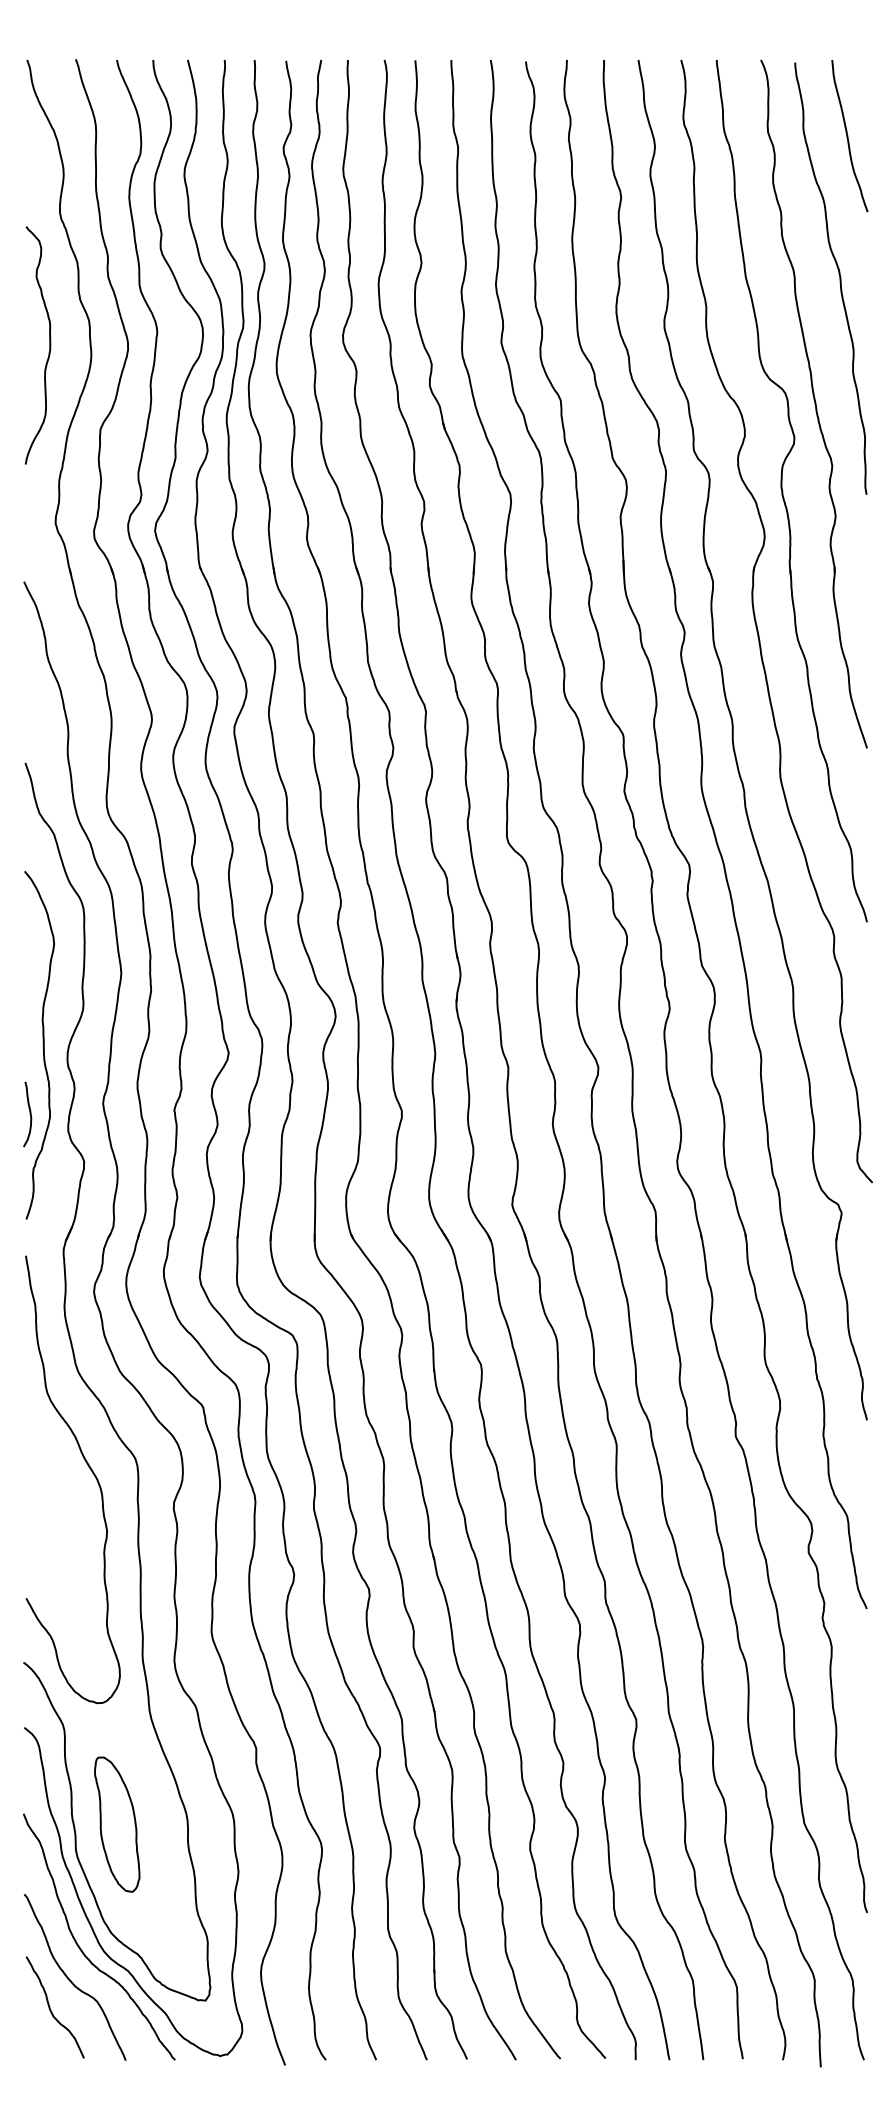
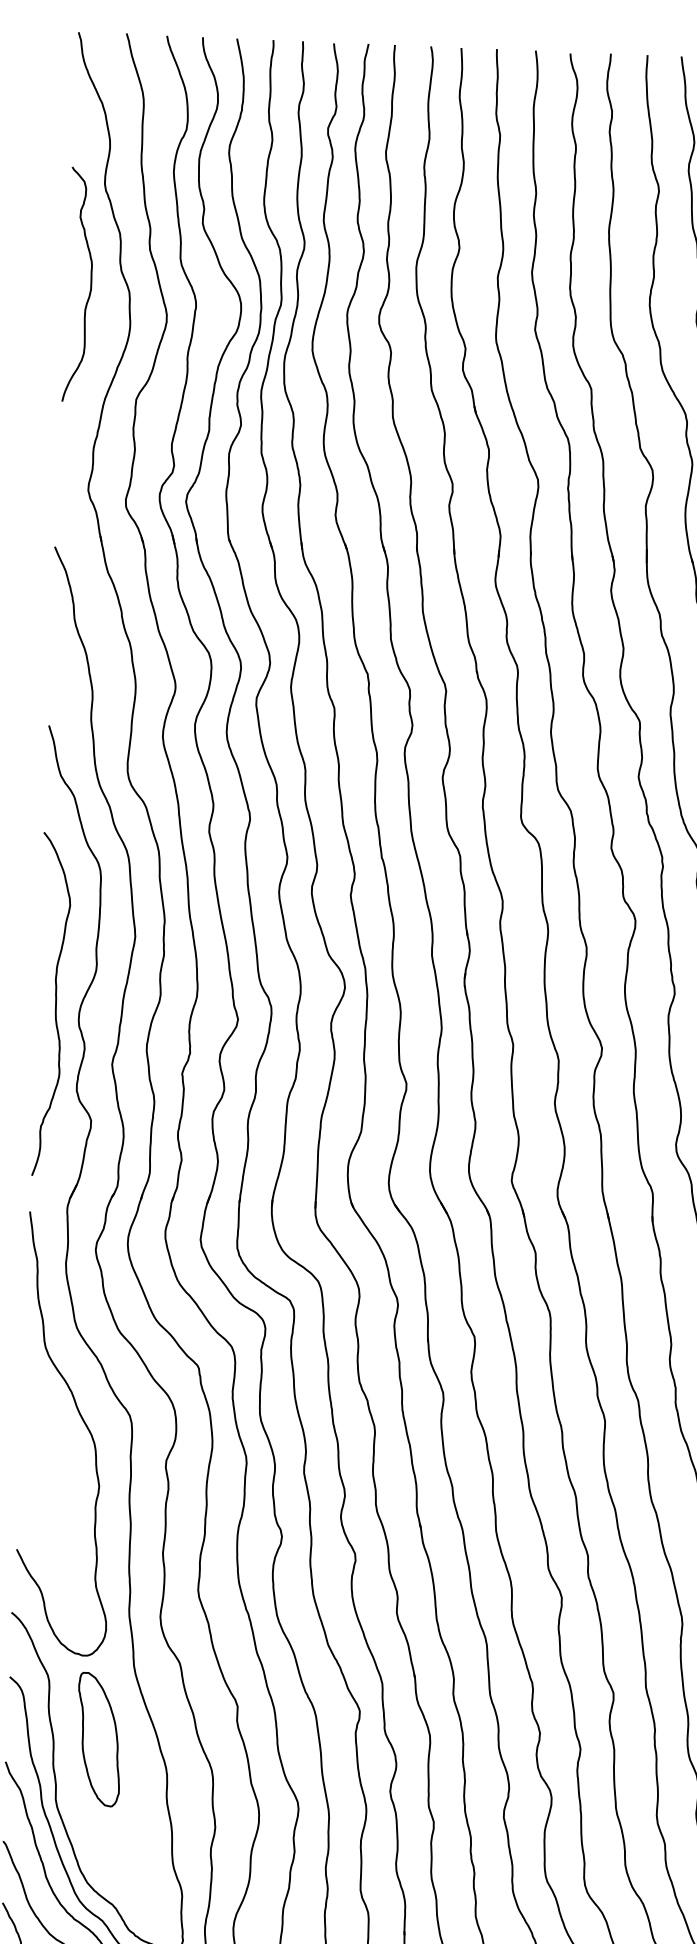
curve: (49, 345) -> (90, 285), moved
curve: (29, 1114) -> (39, 1072), removed
part: (117, 1824) -> (99, 1739), moved

